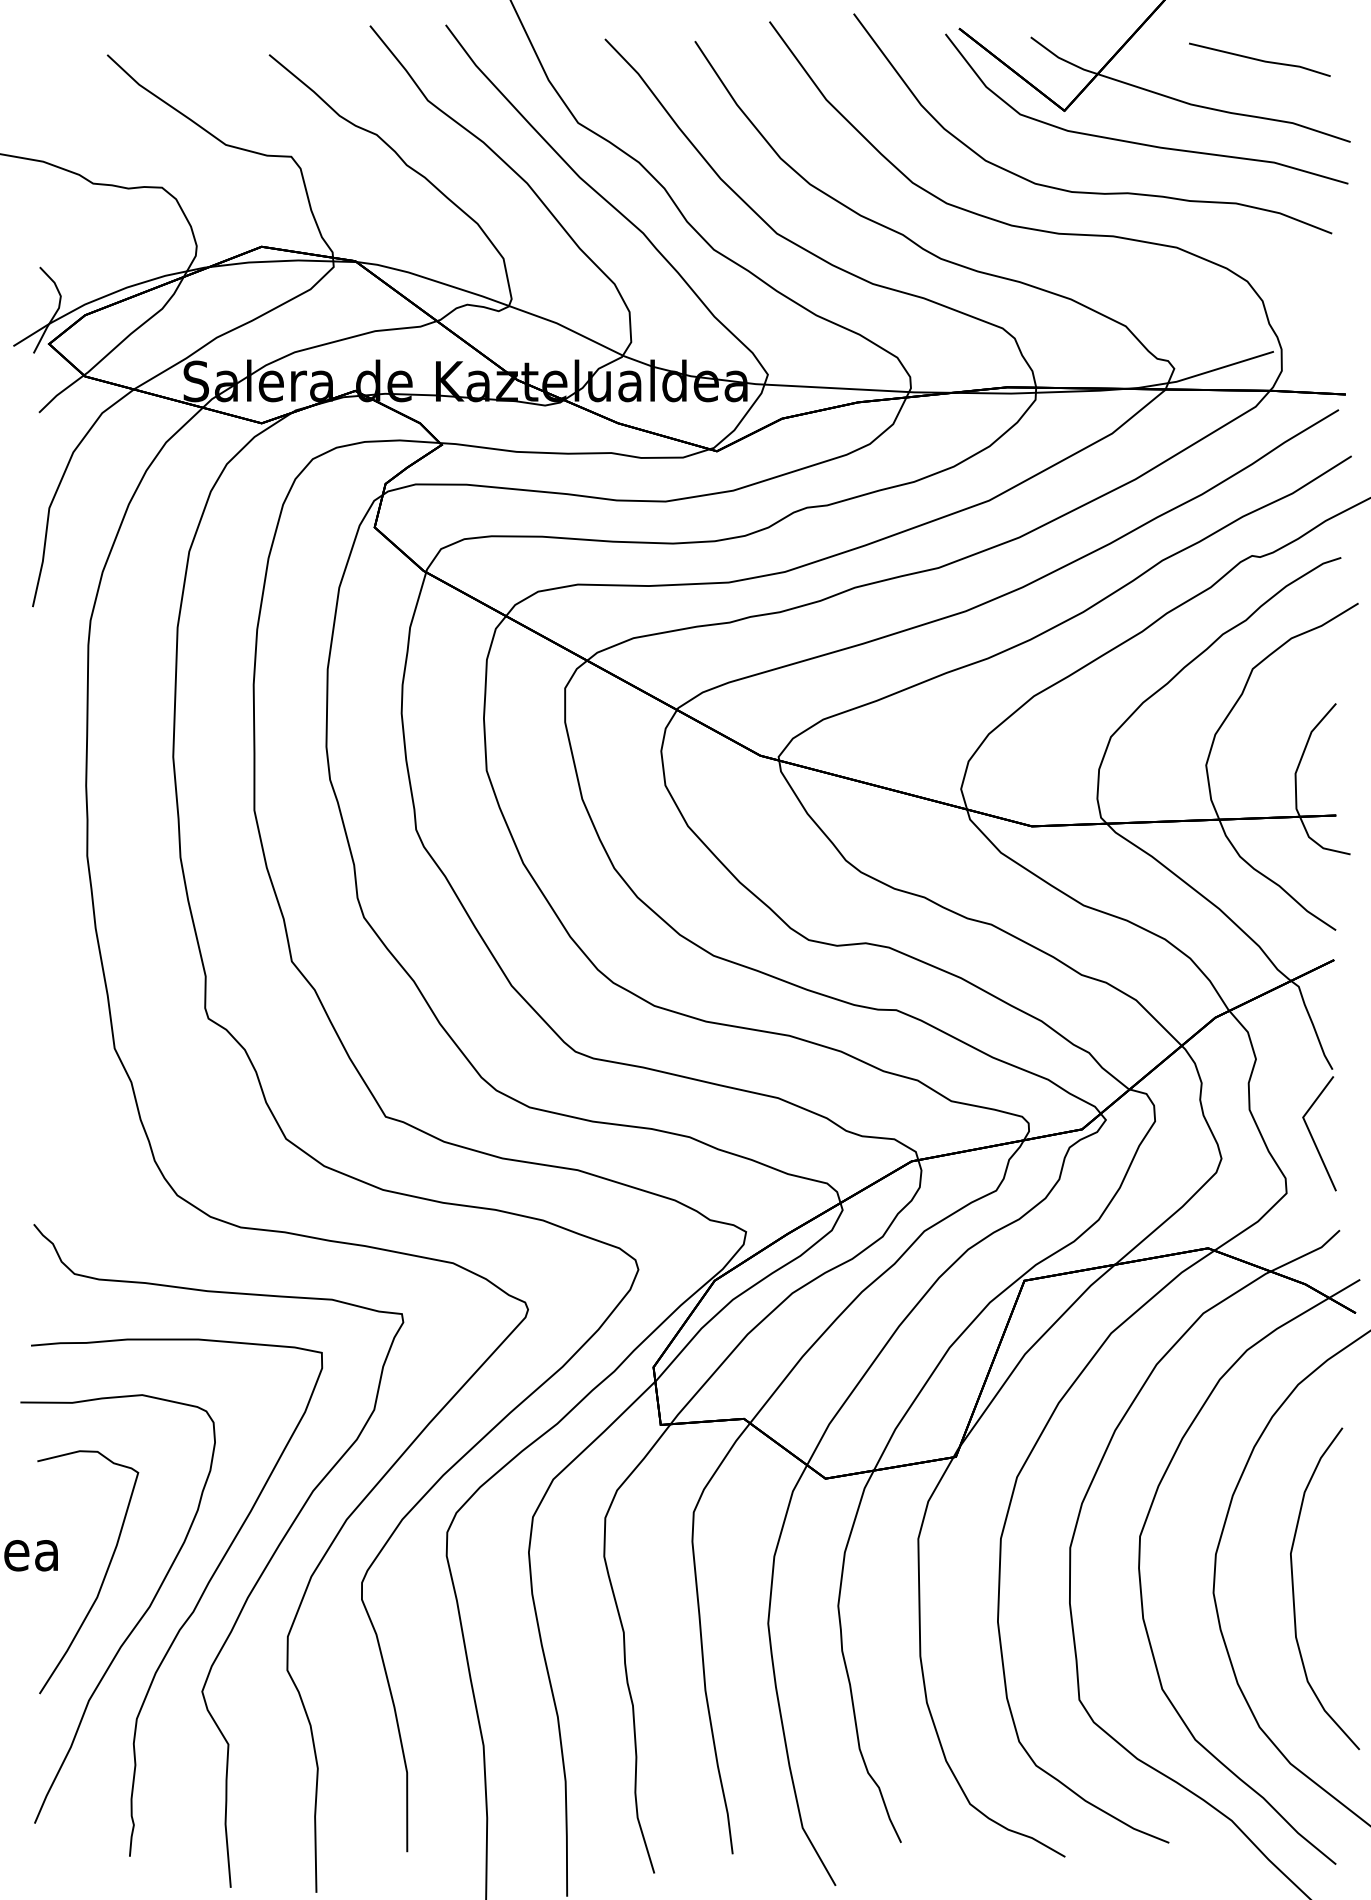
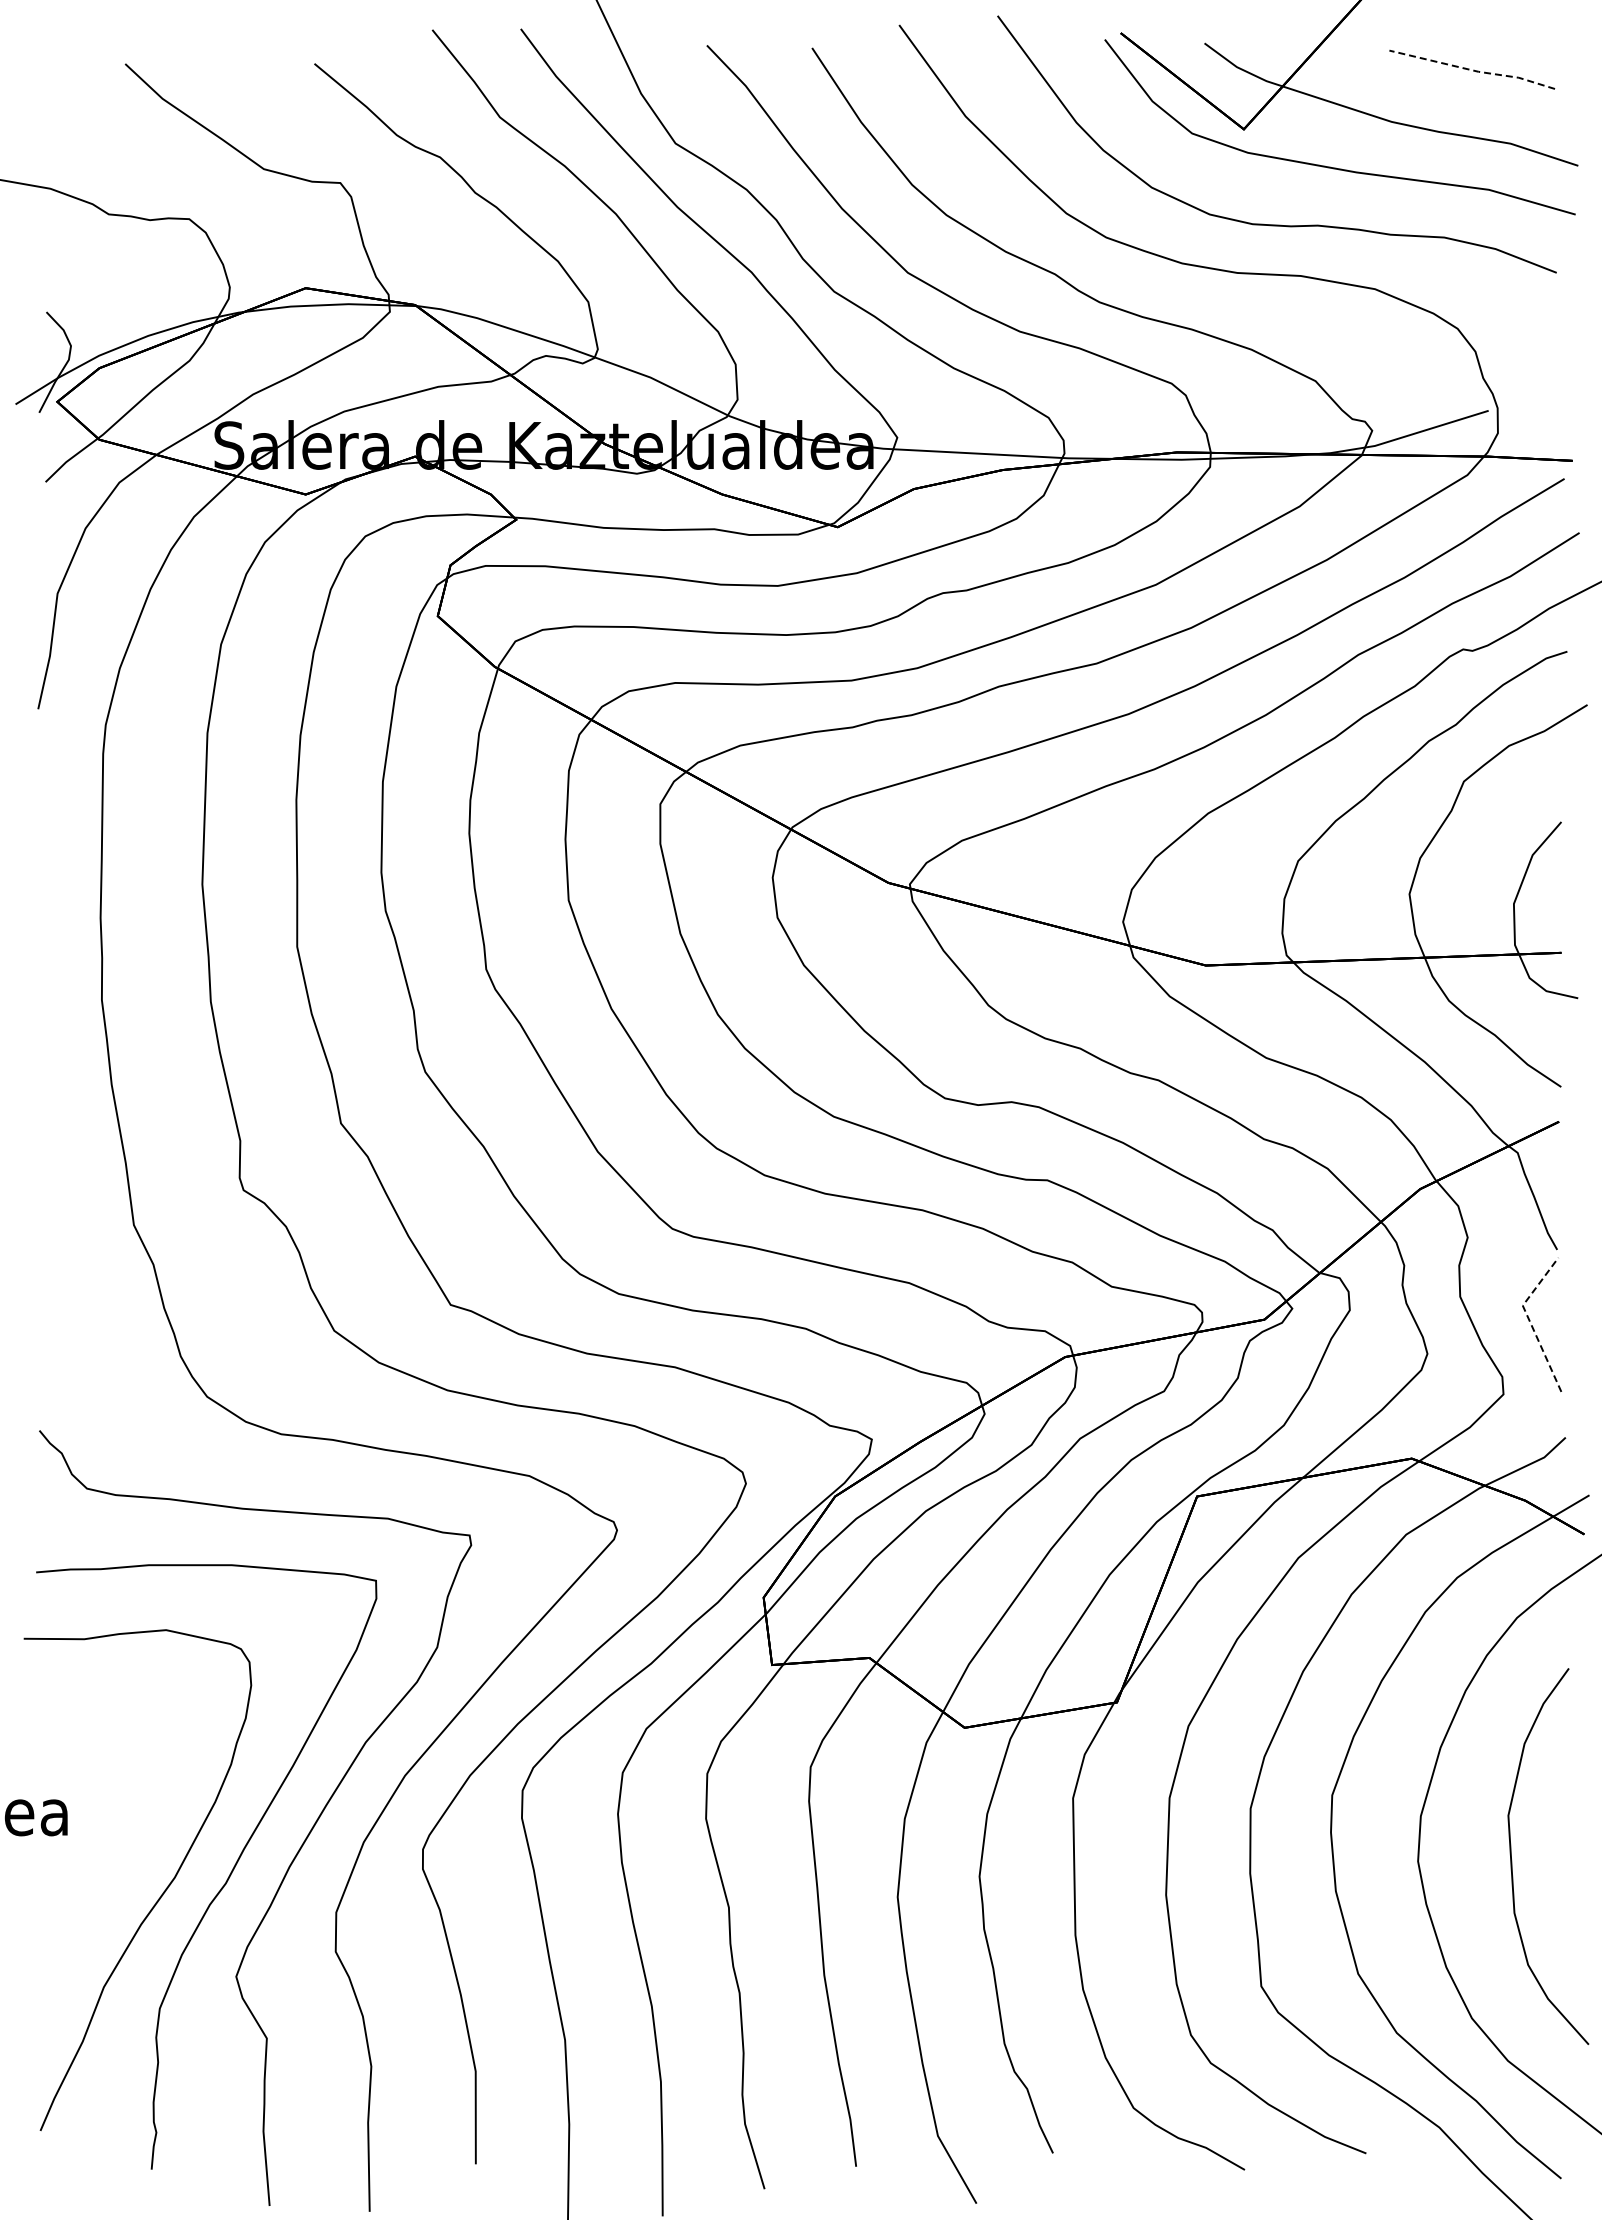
line: (1260, 60) -> (1472, 70), solid -> dashed
line: (1308, 1130) -> (1529, 1321), solid -> dashed
curve: (103, 1578) -> (120, 1844), removed

